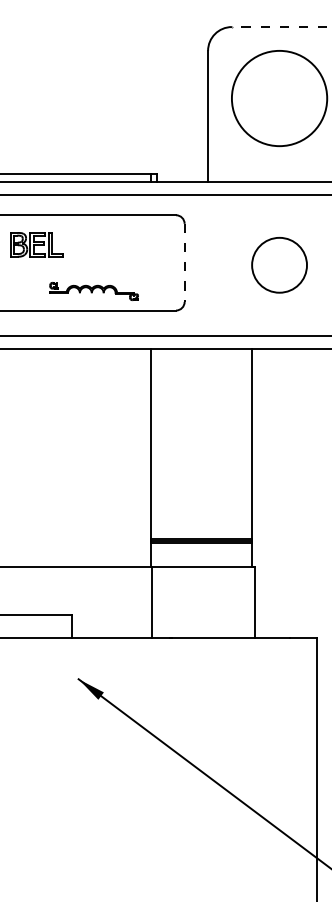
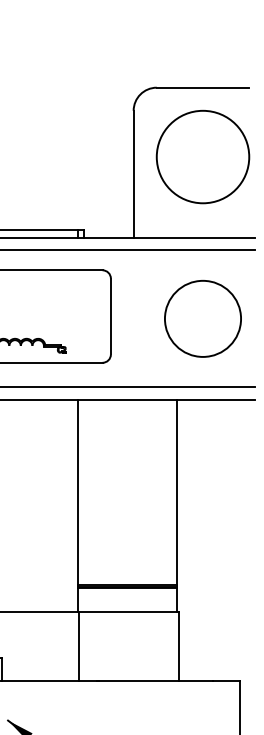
line: (279, 27) -> (202, 88), dashed -> solid
line: (184, 263) -> (110, 317), dashed -> solid
circle: (279, 265) -> (202, 319), size x1.43

